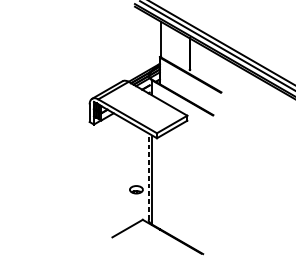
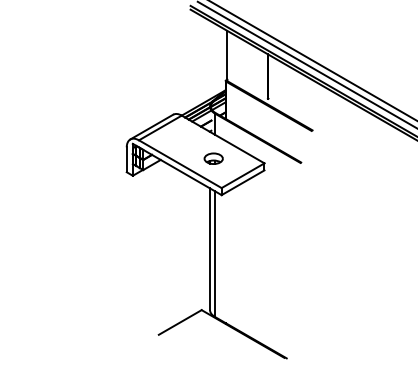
line: (148, 176) -> (209, 249), dashed -> solid
part: (136, 189) -> (213, 158), moved

